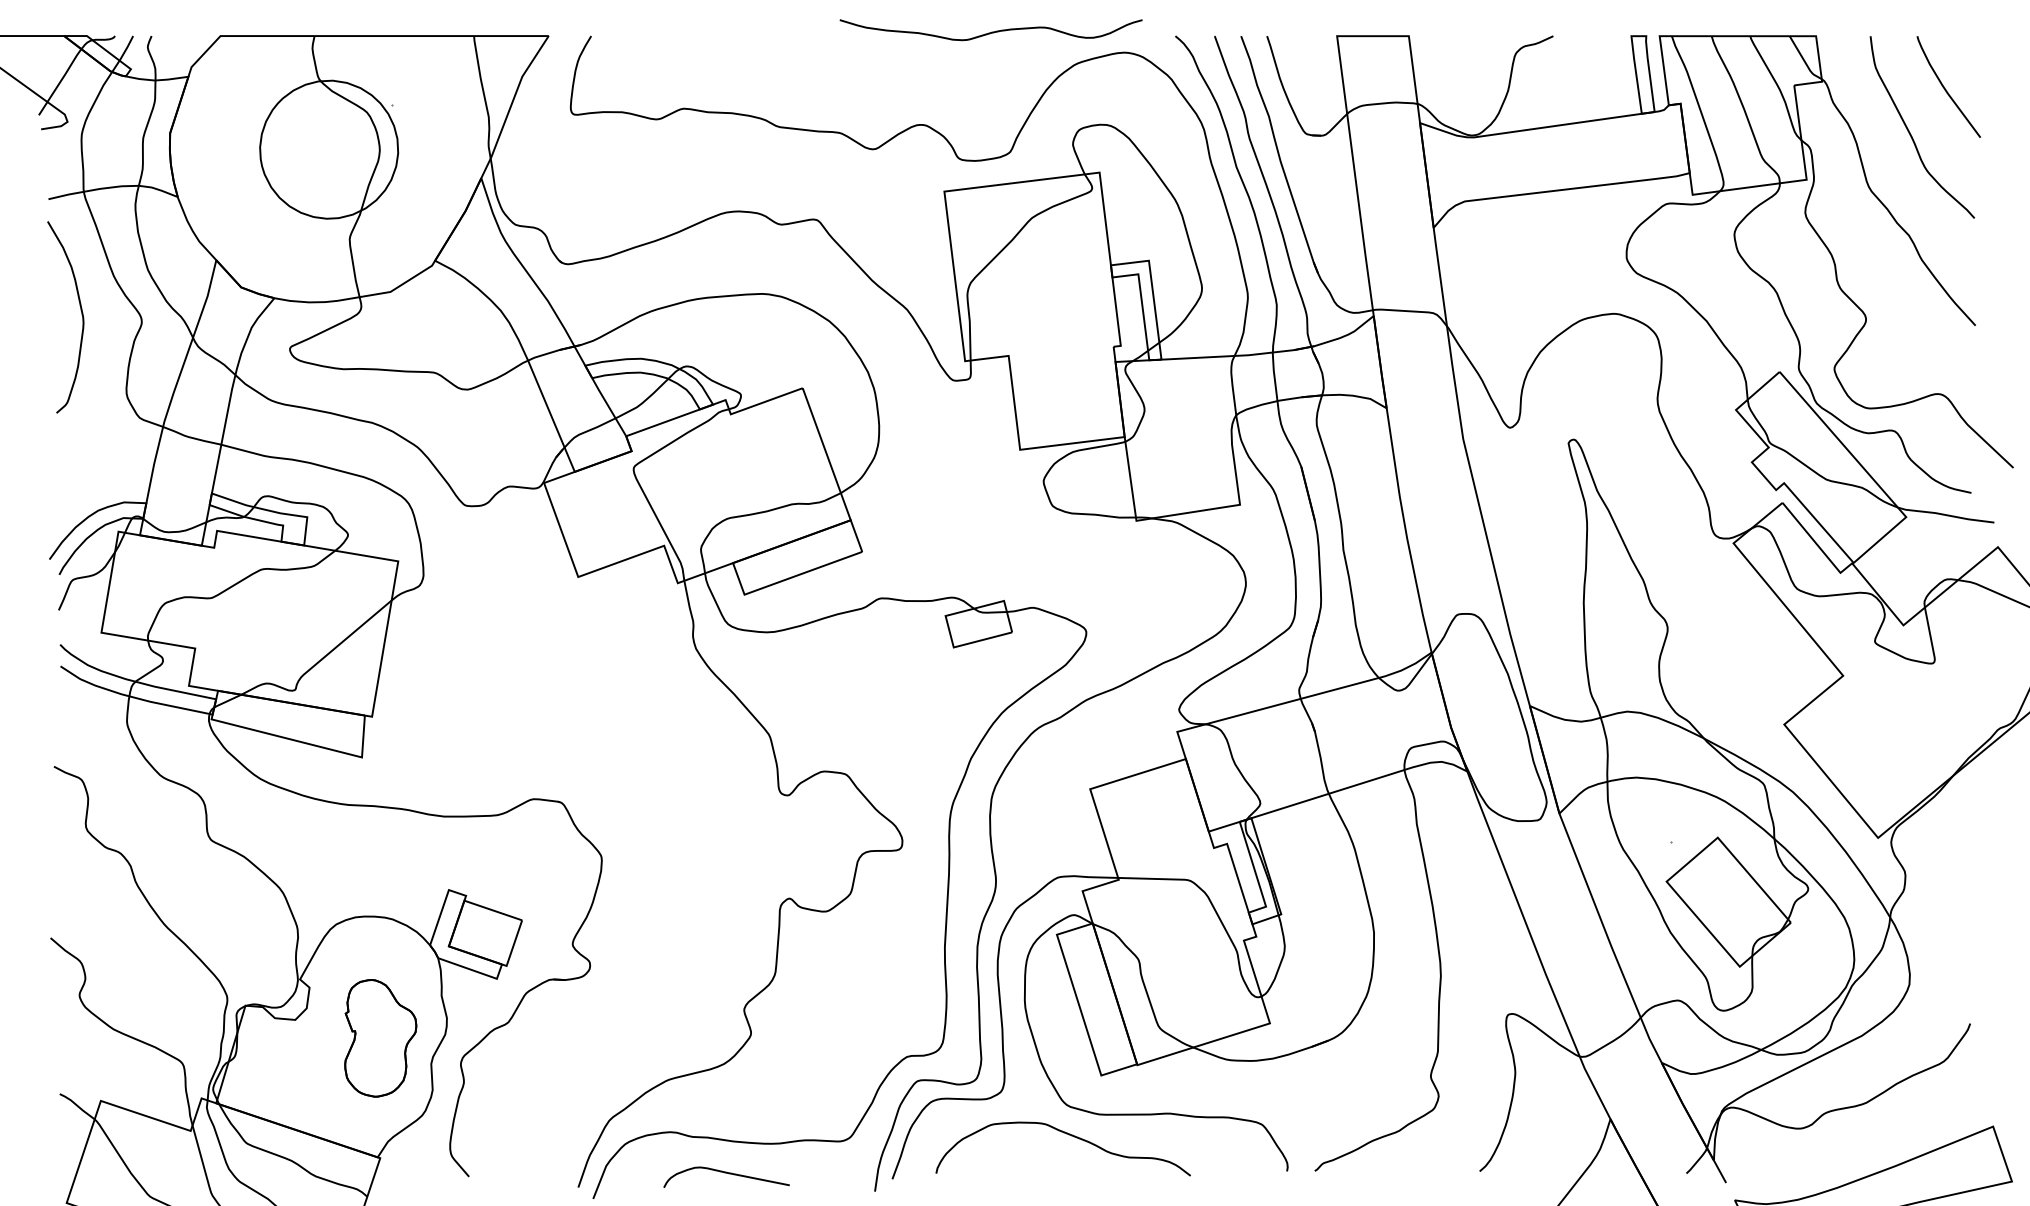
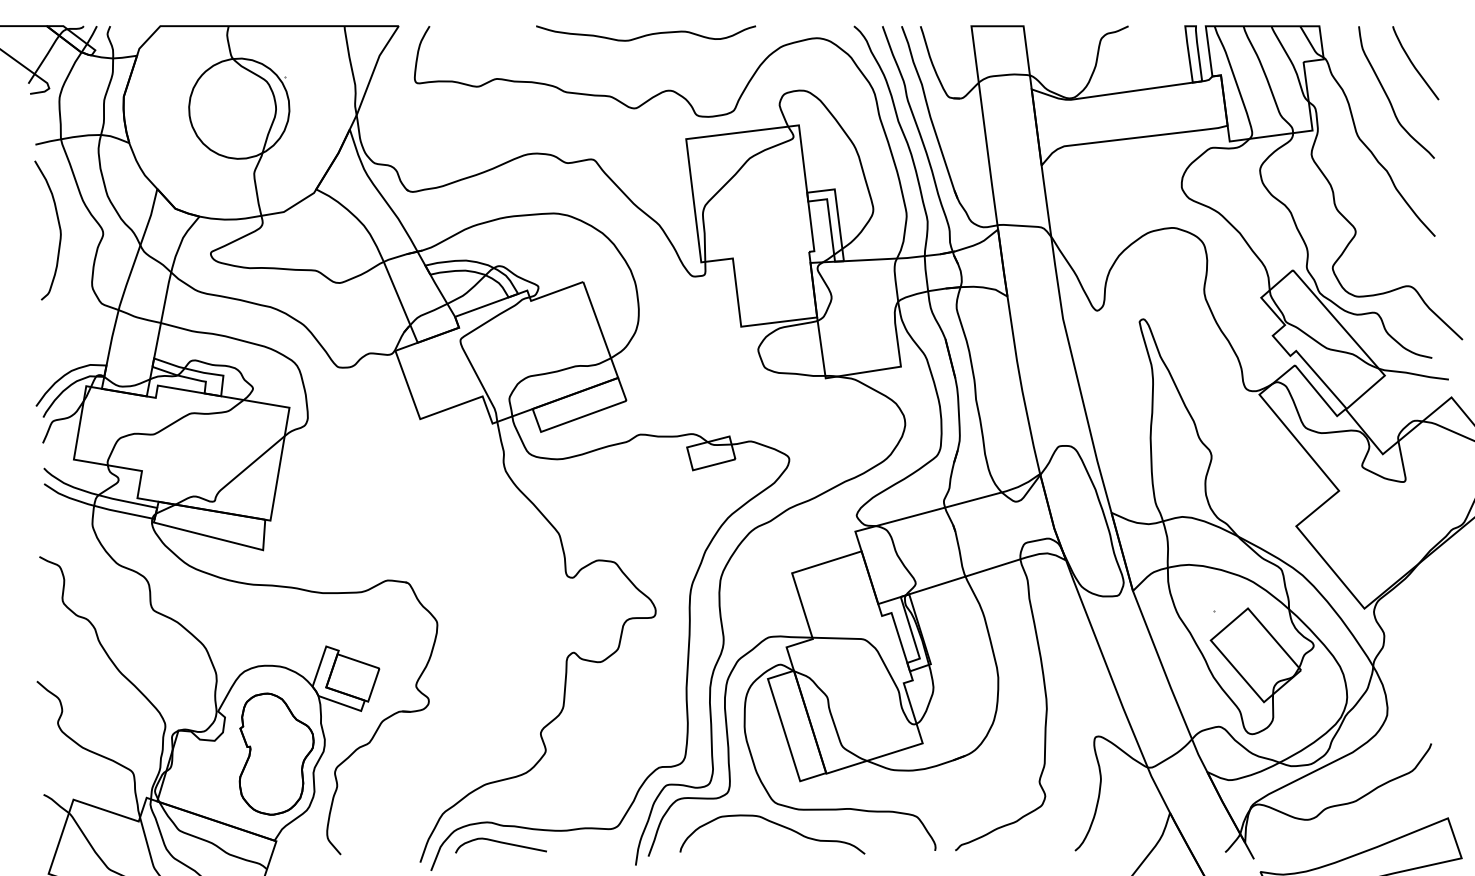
curve: (991, 31) -> (646, 34), moved
part: (380, 1038) -> (276, 754), size x1.43
curve: (726, 1173) -> (501, 842), moved

